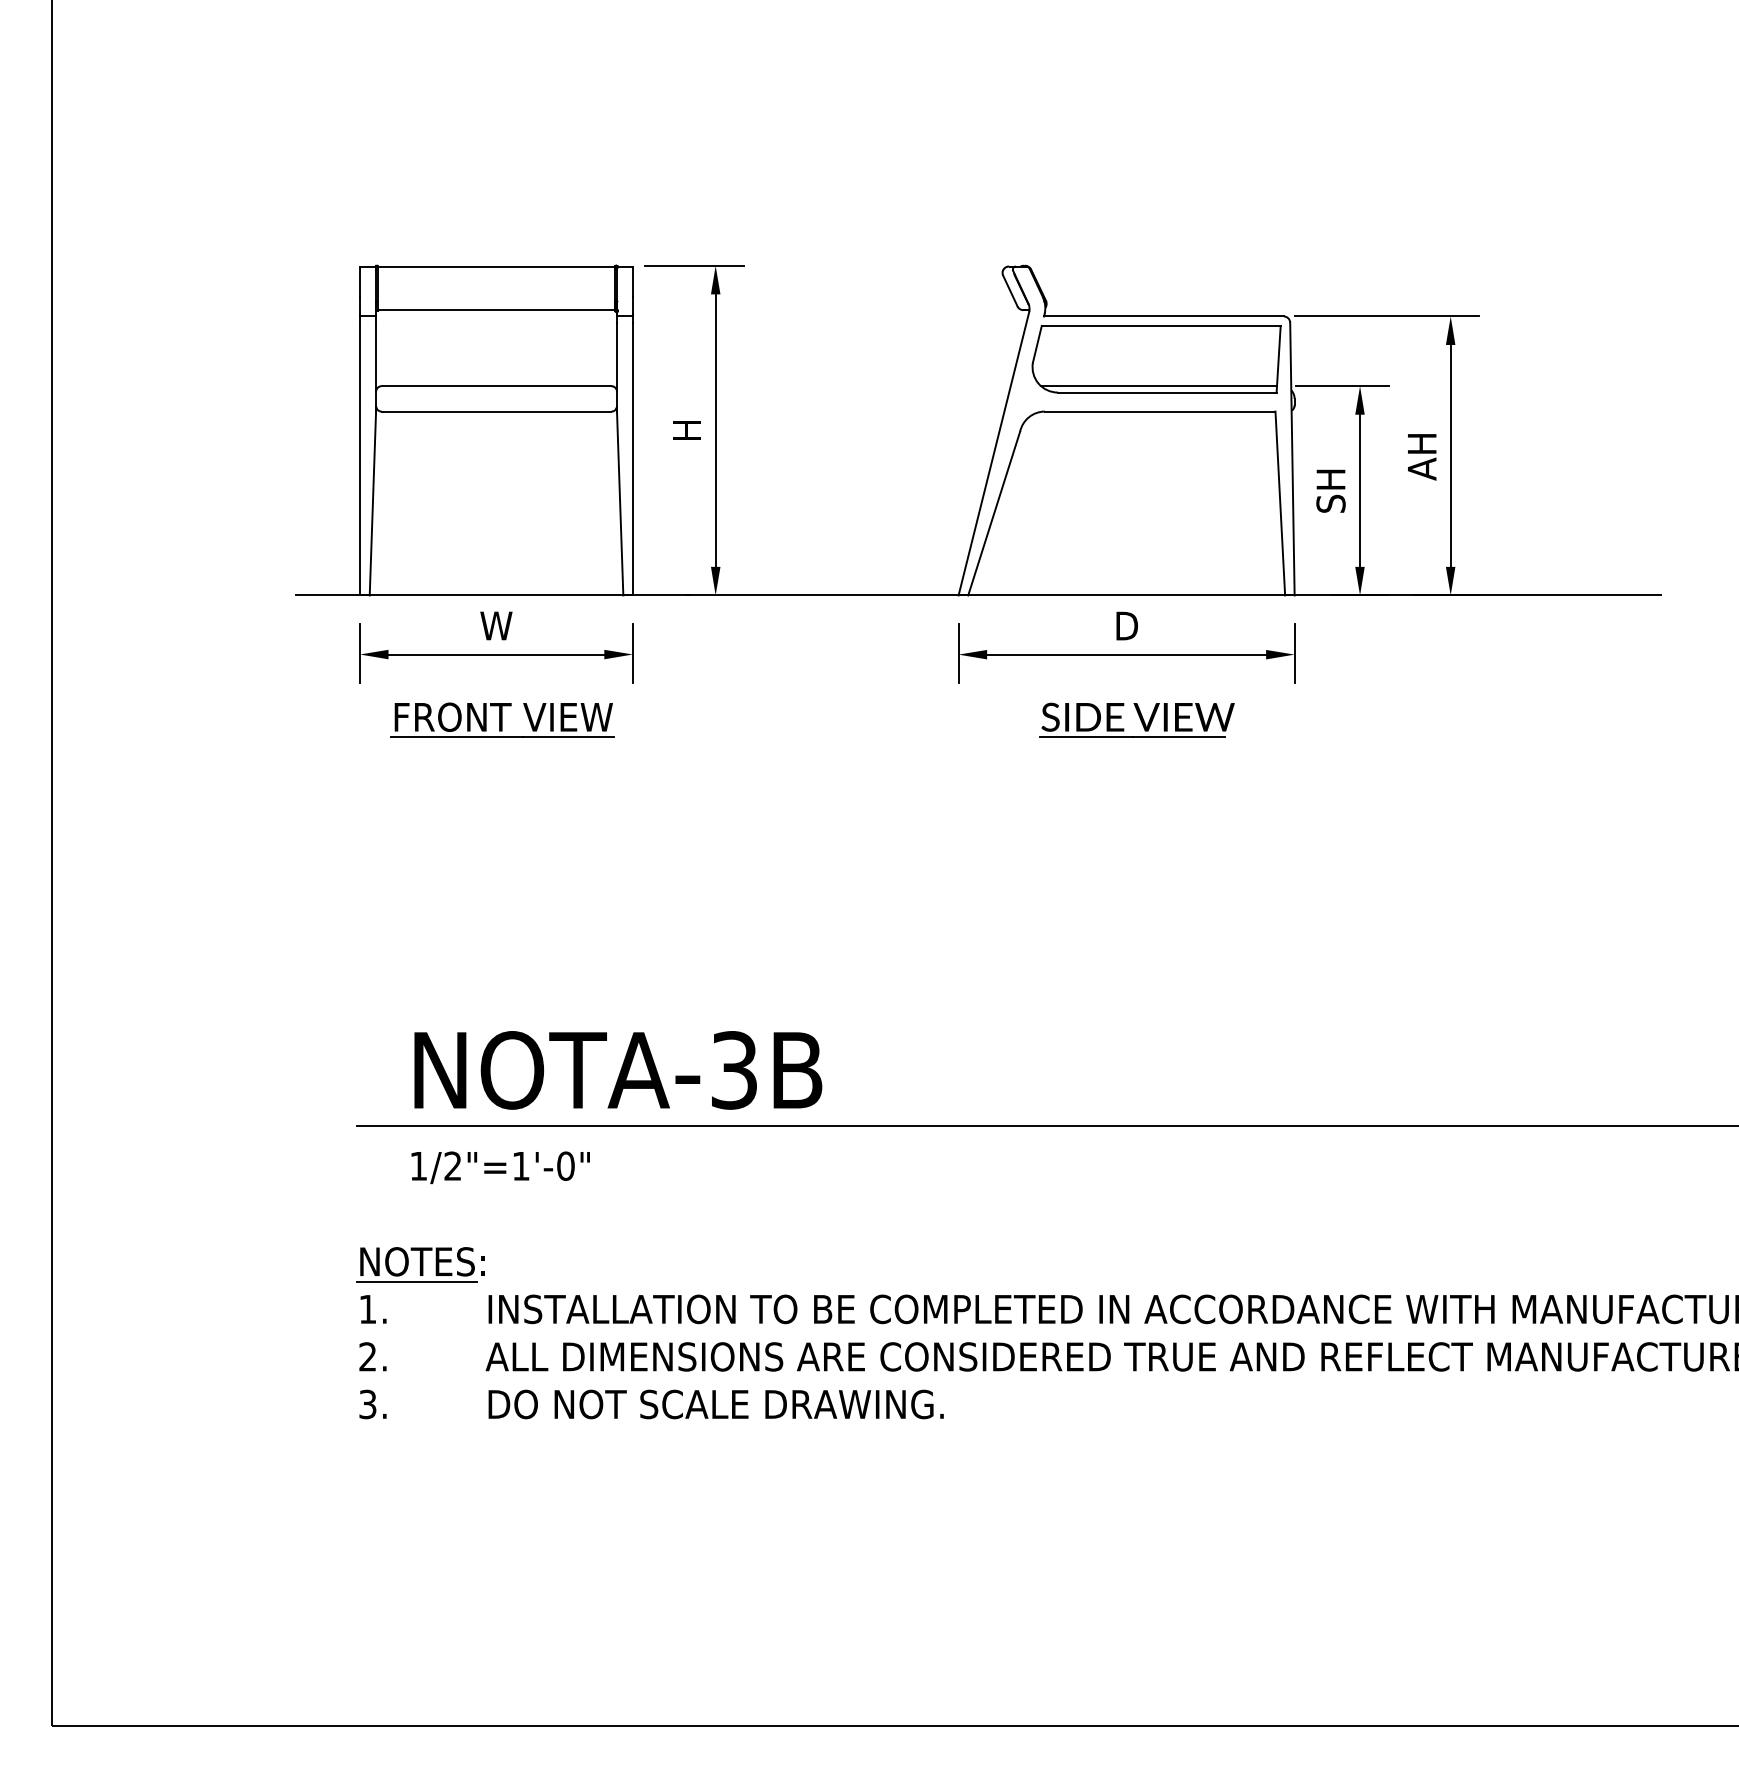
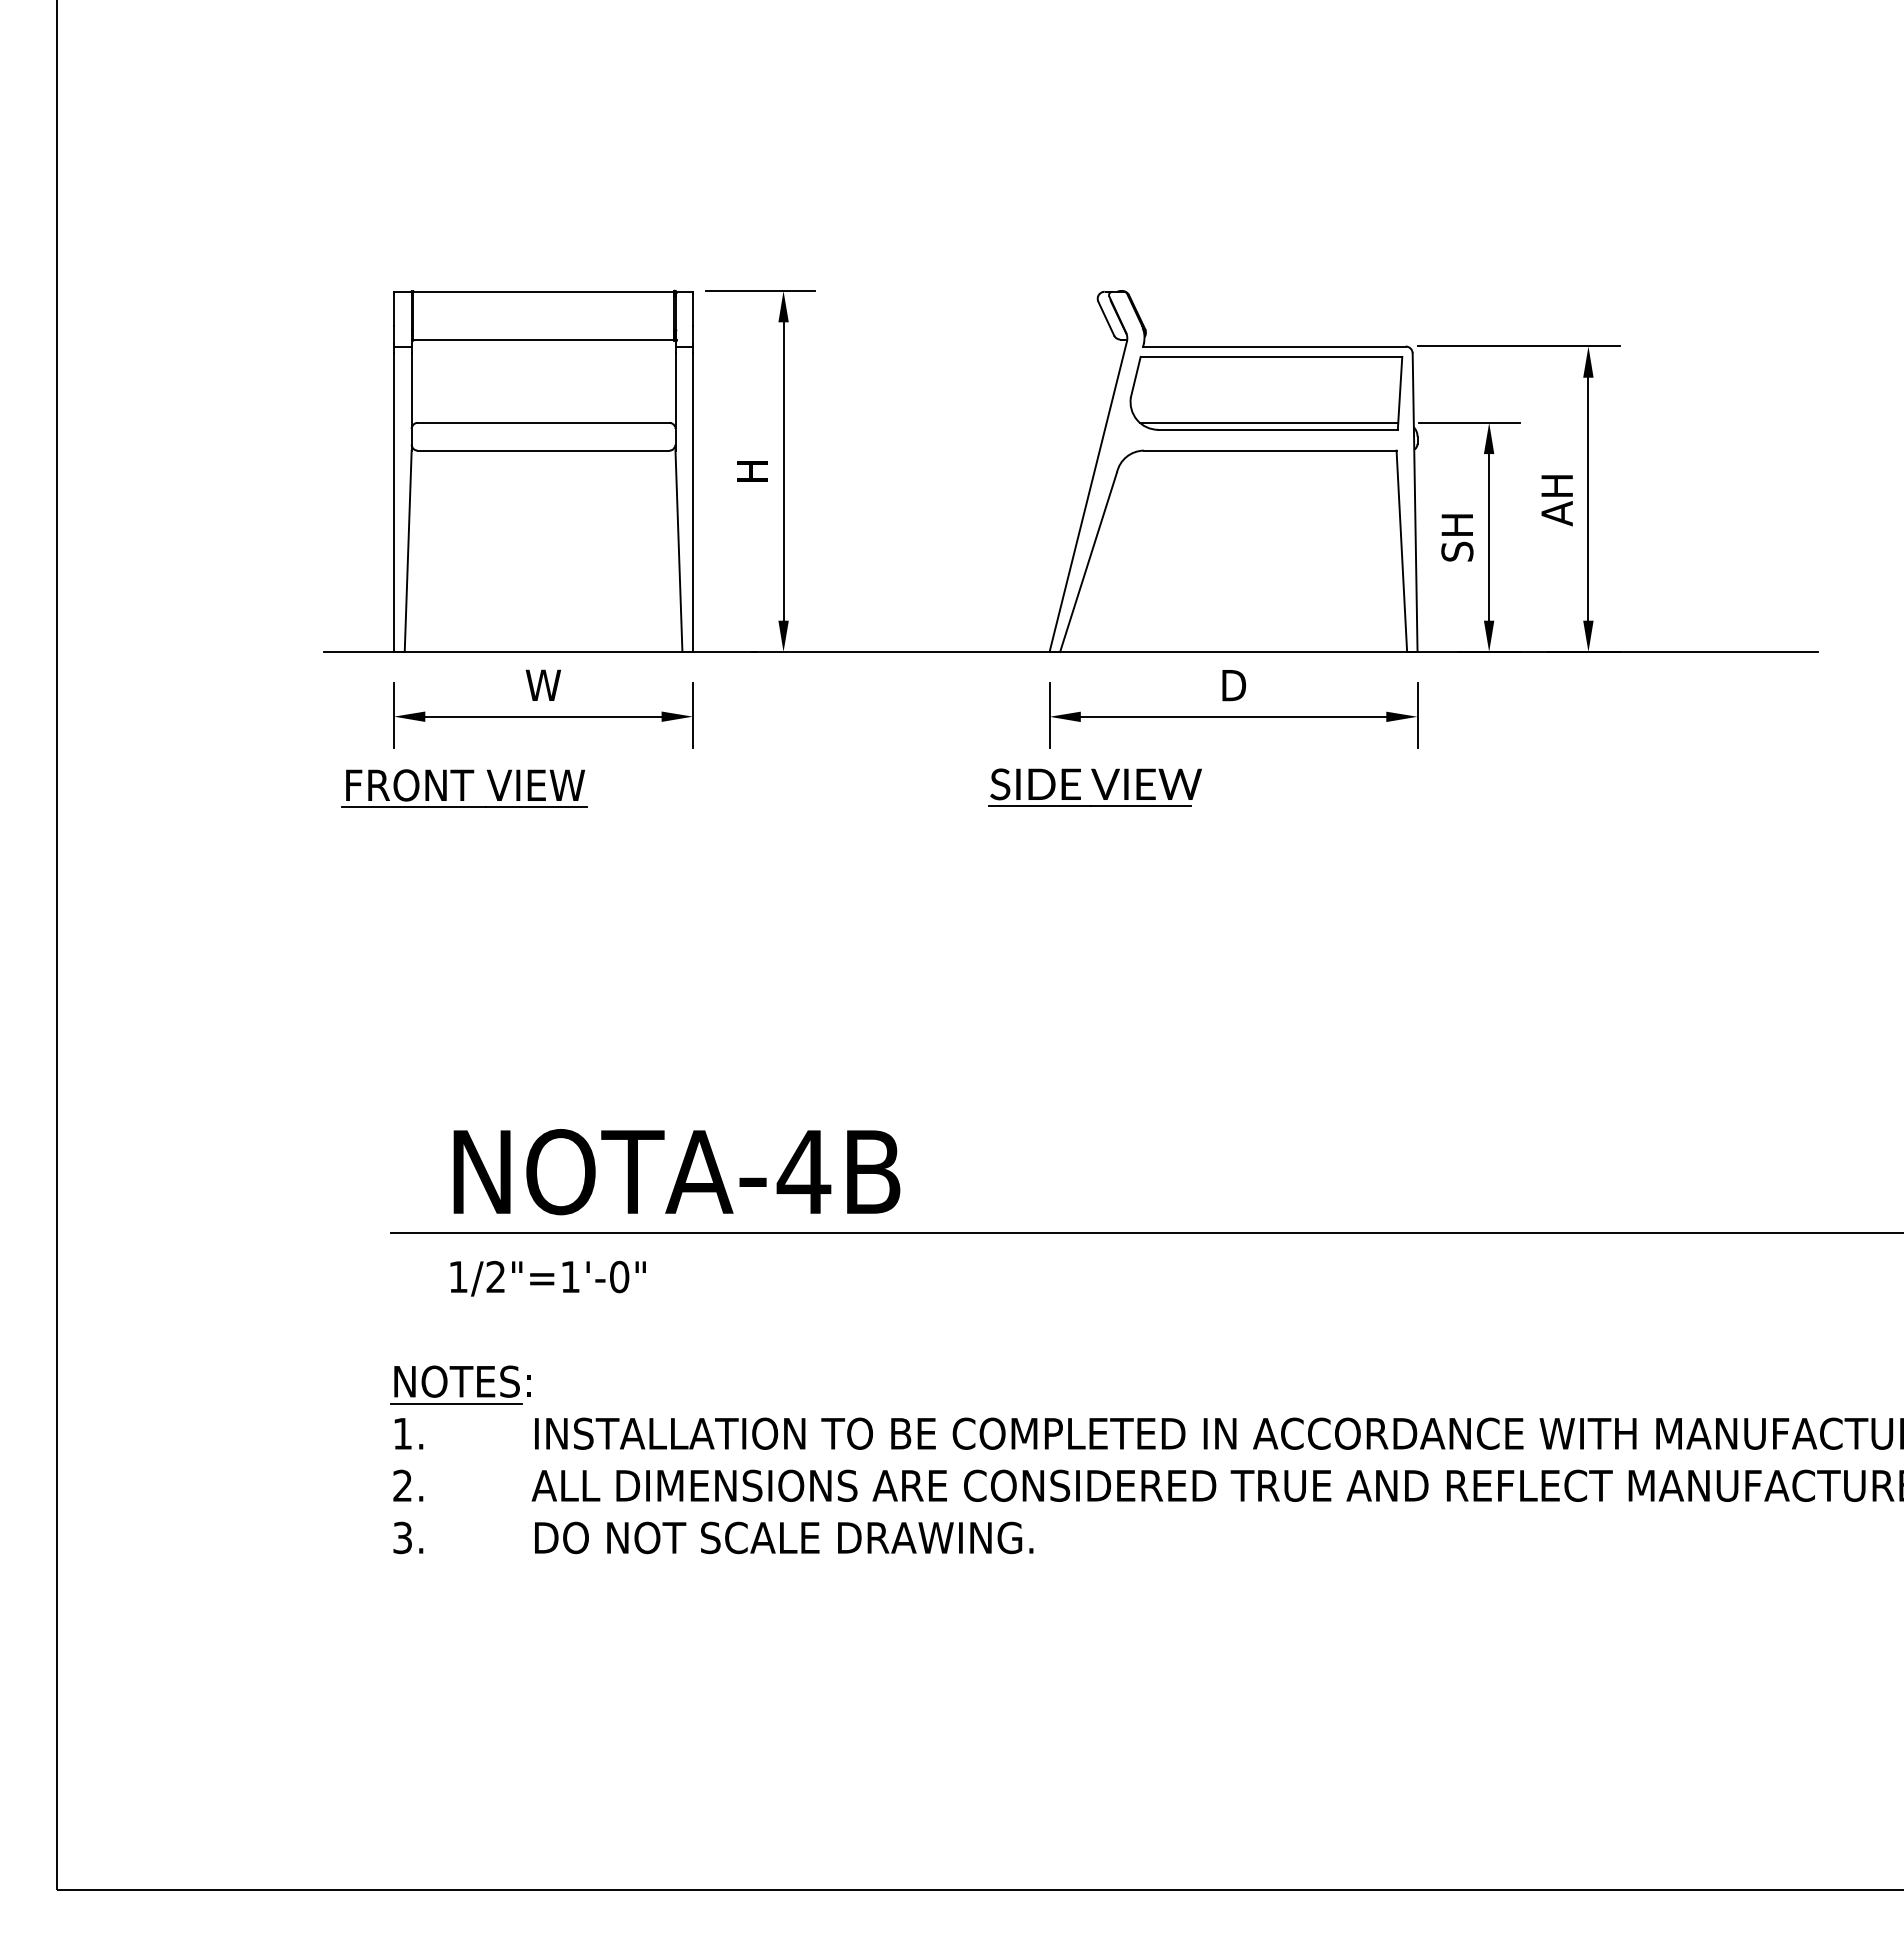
part: (502, 720) -> (464, 788), moved
part: (1136, 720) -> (1094, 787), moved
text: (733, 1070) -> (803, 1172), NOTA-3B -> NOTA-4B

